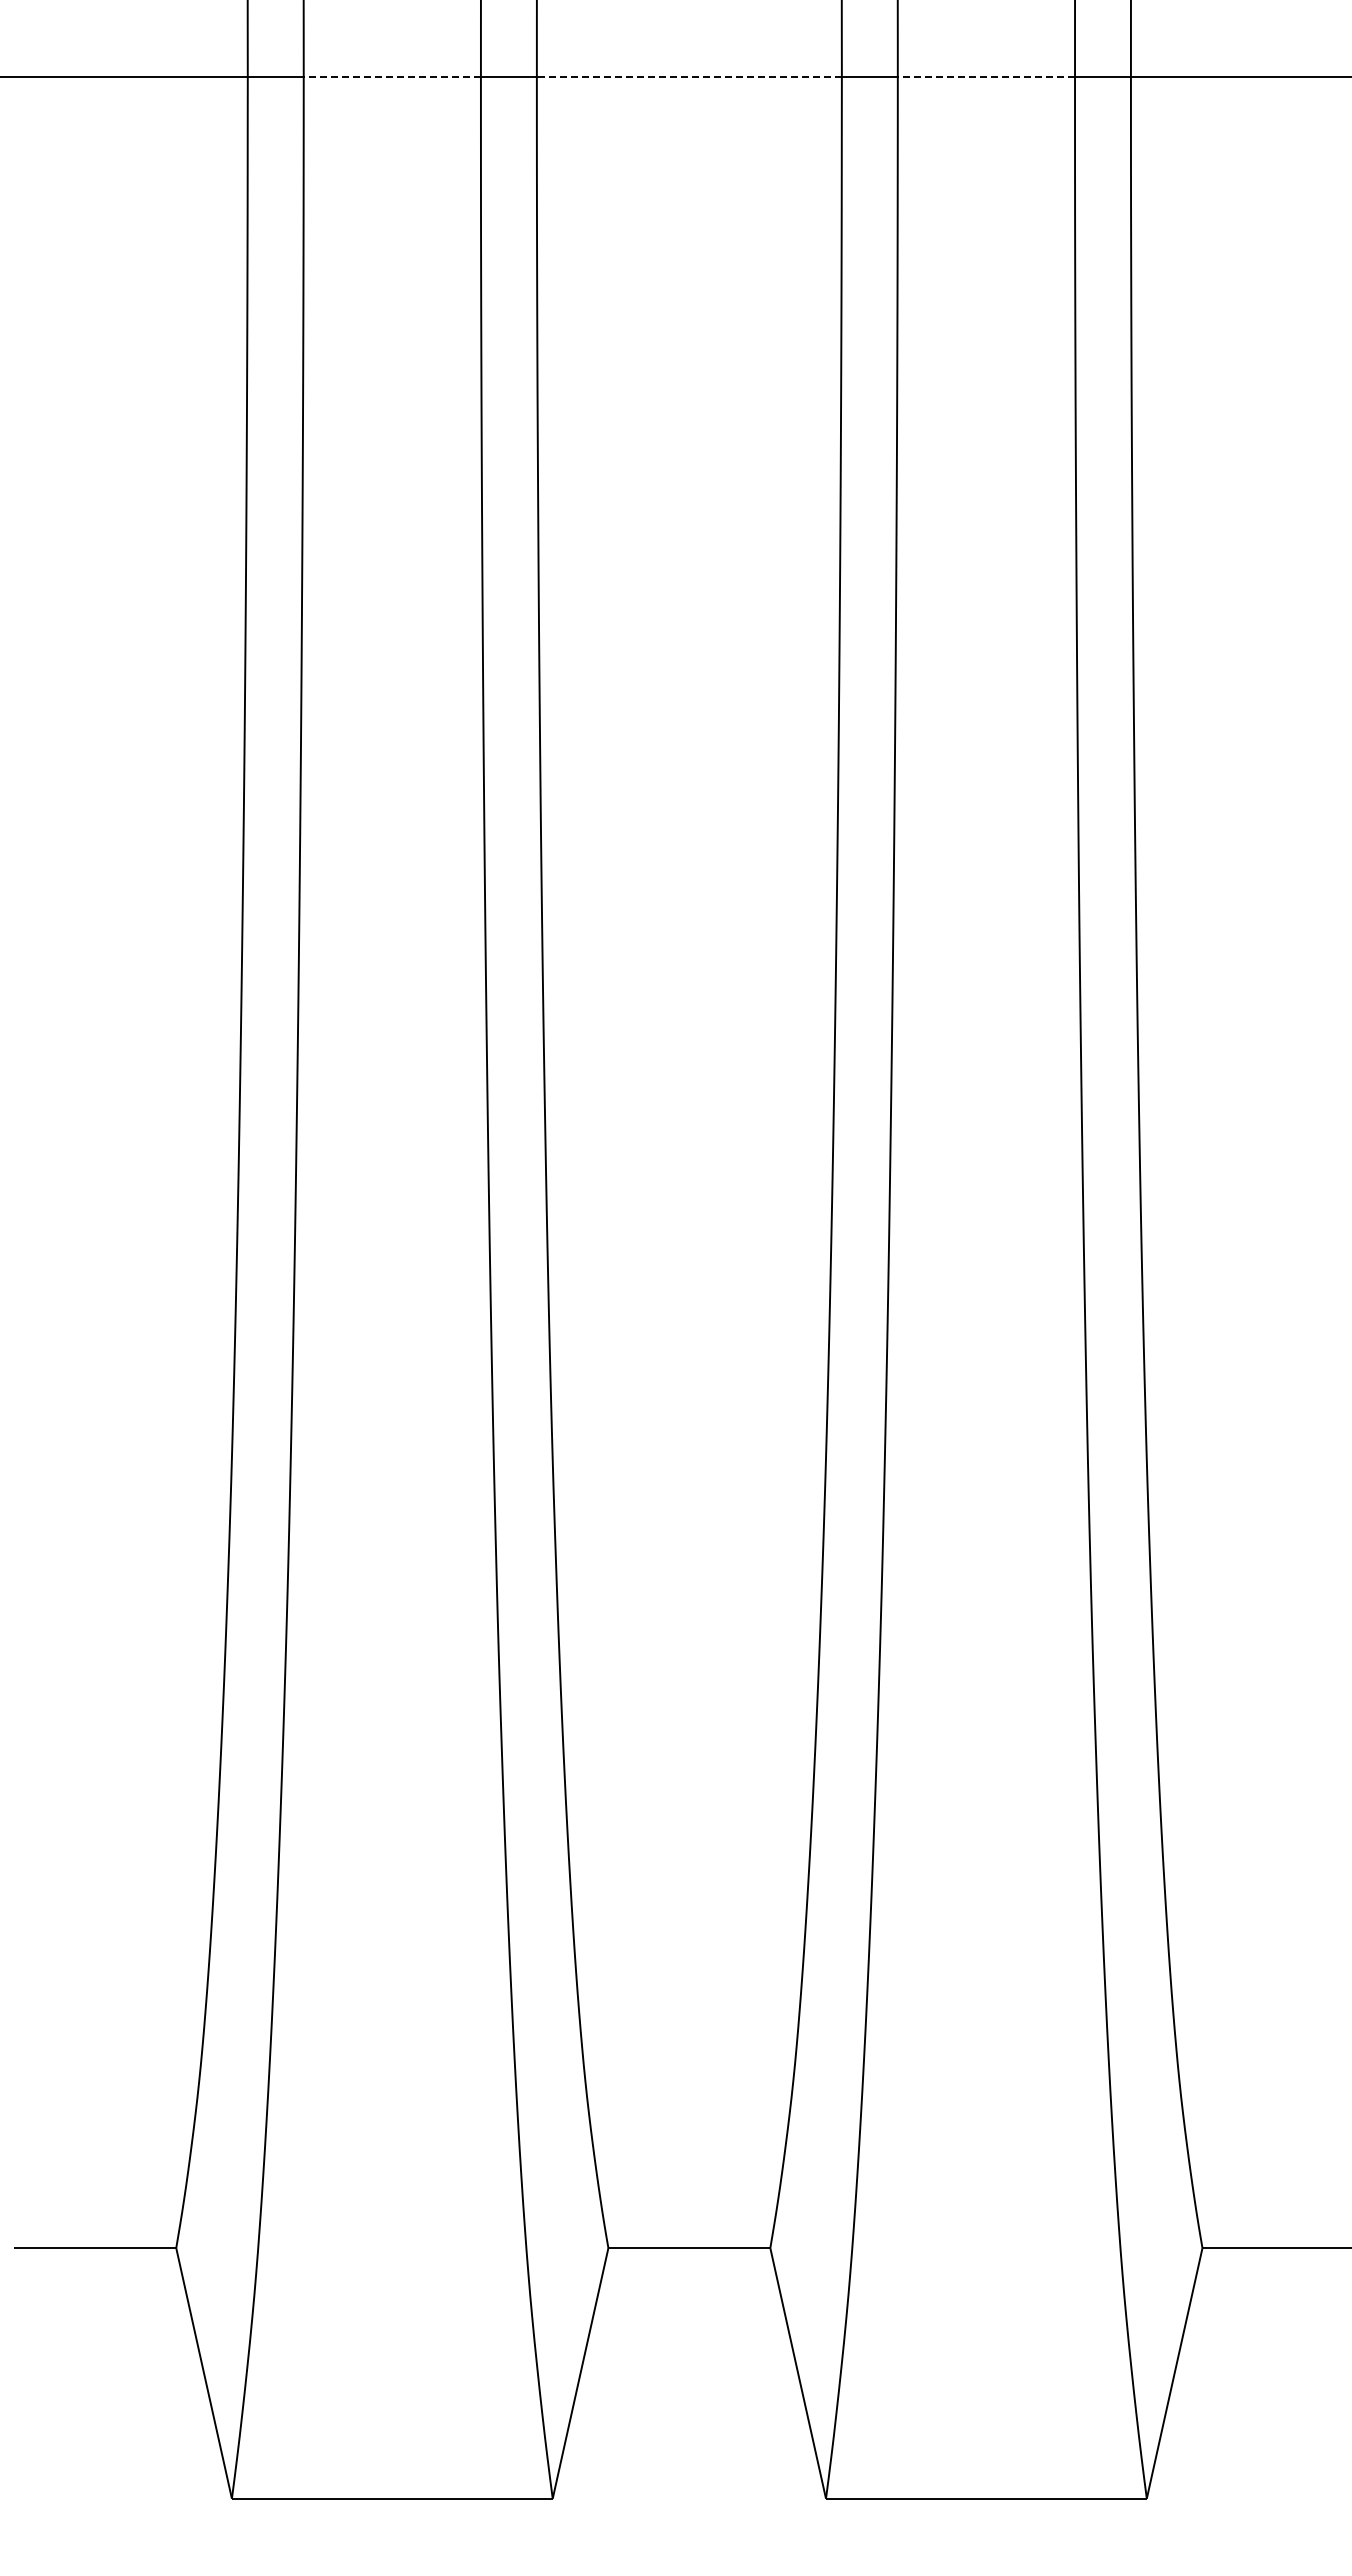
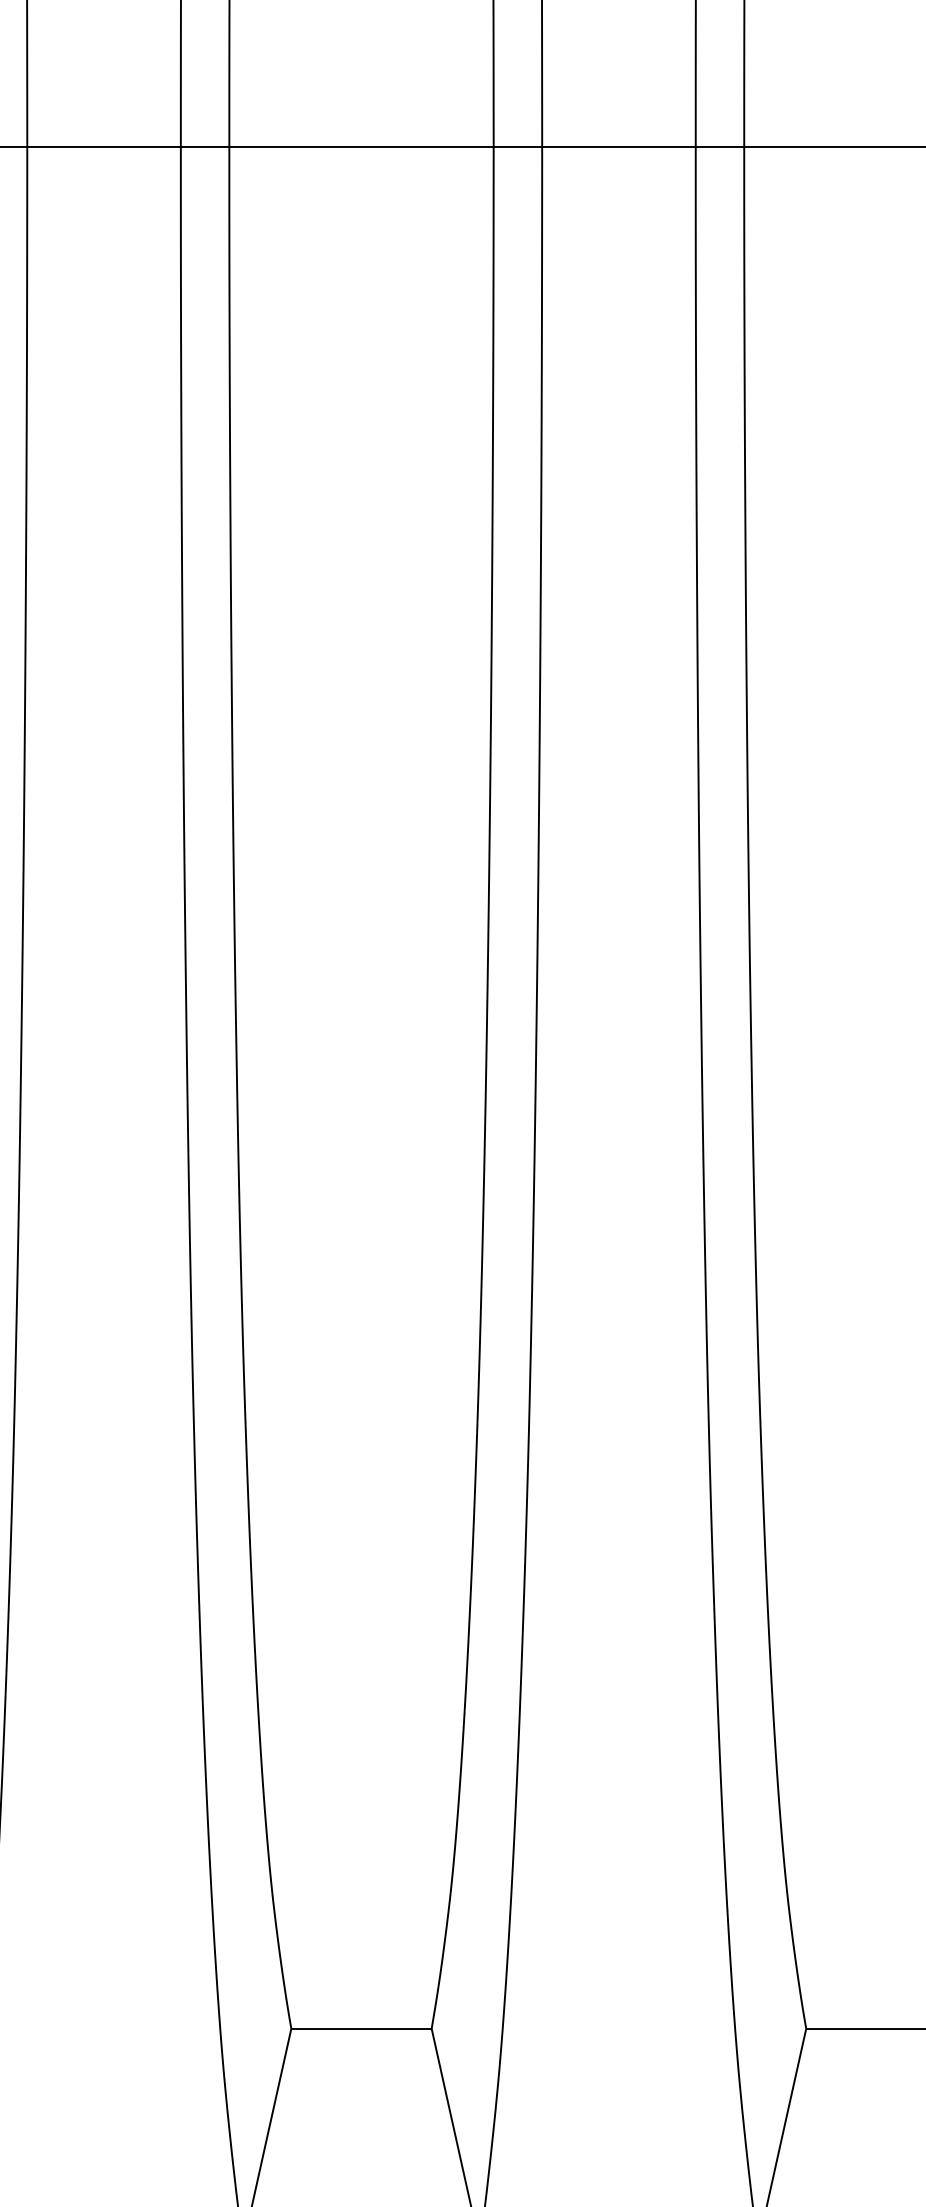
line: (392, 77) -> (104, 147), dashed -> solid
line: (689, 77) -> (361, 147), dashed -> solid
line: (986, 77) -> (619, 147), dashed -> solid

